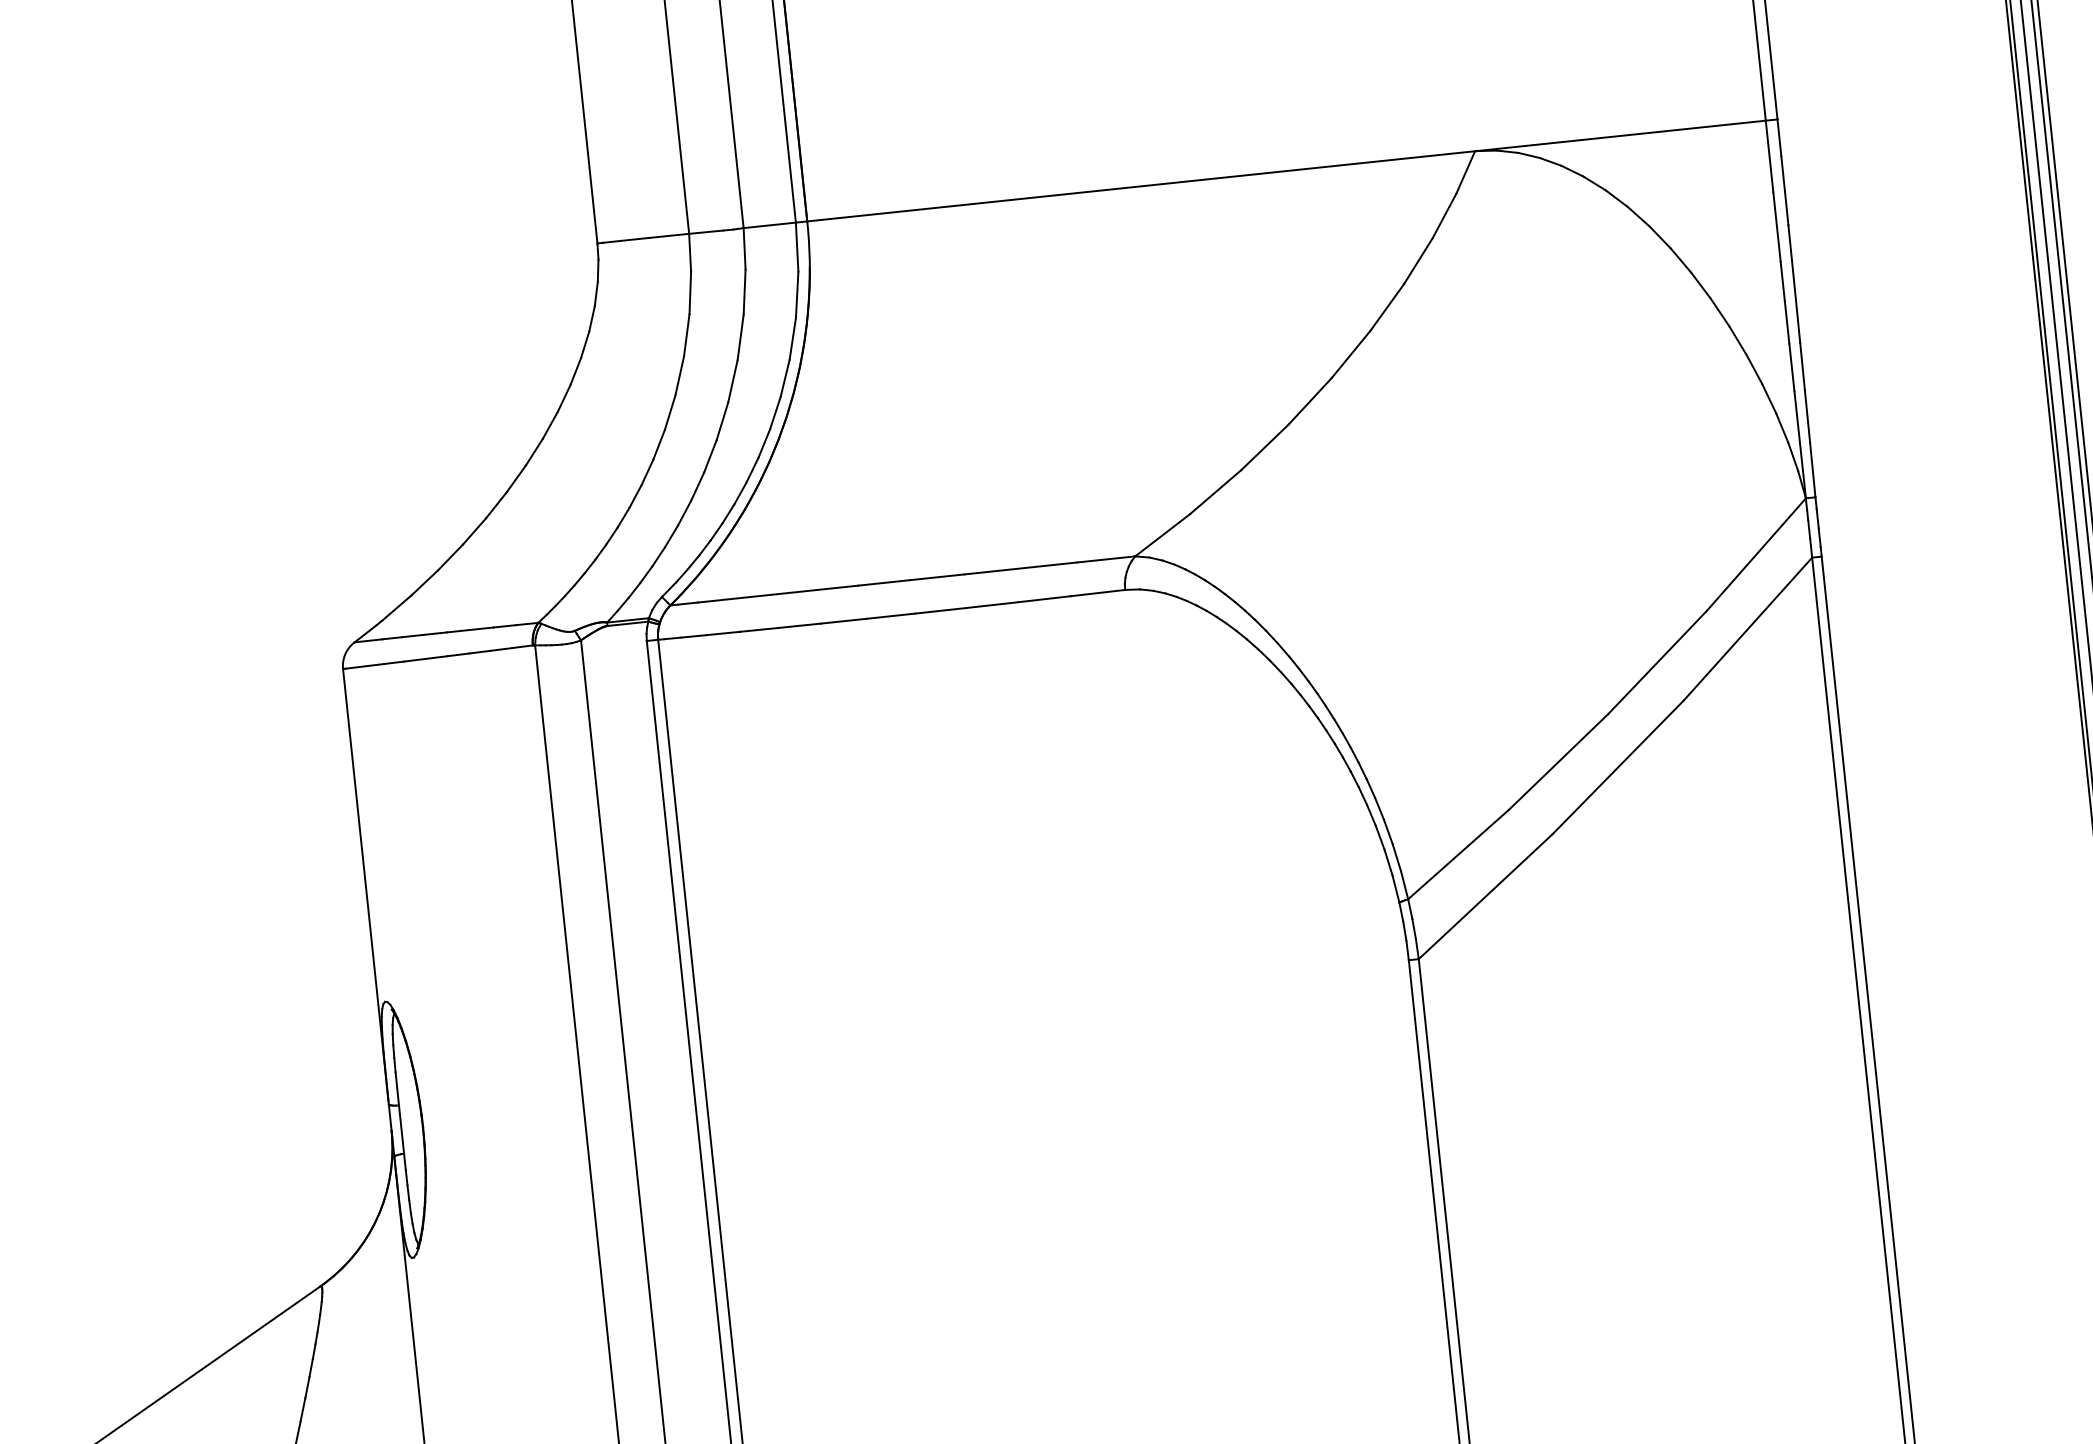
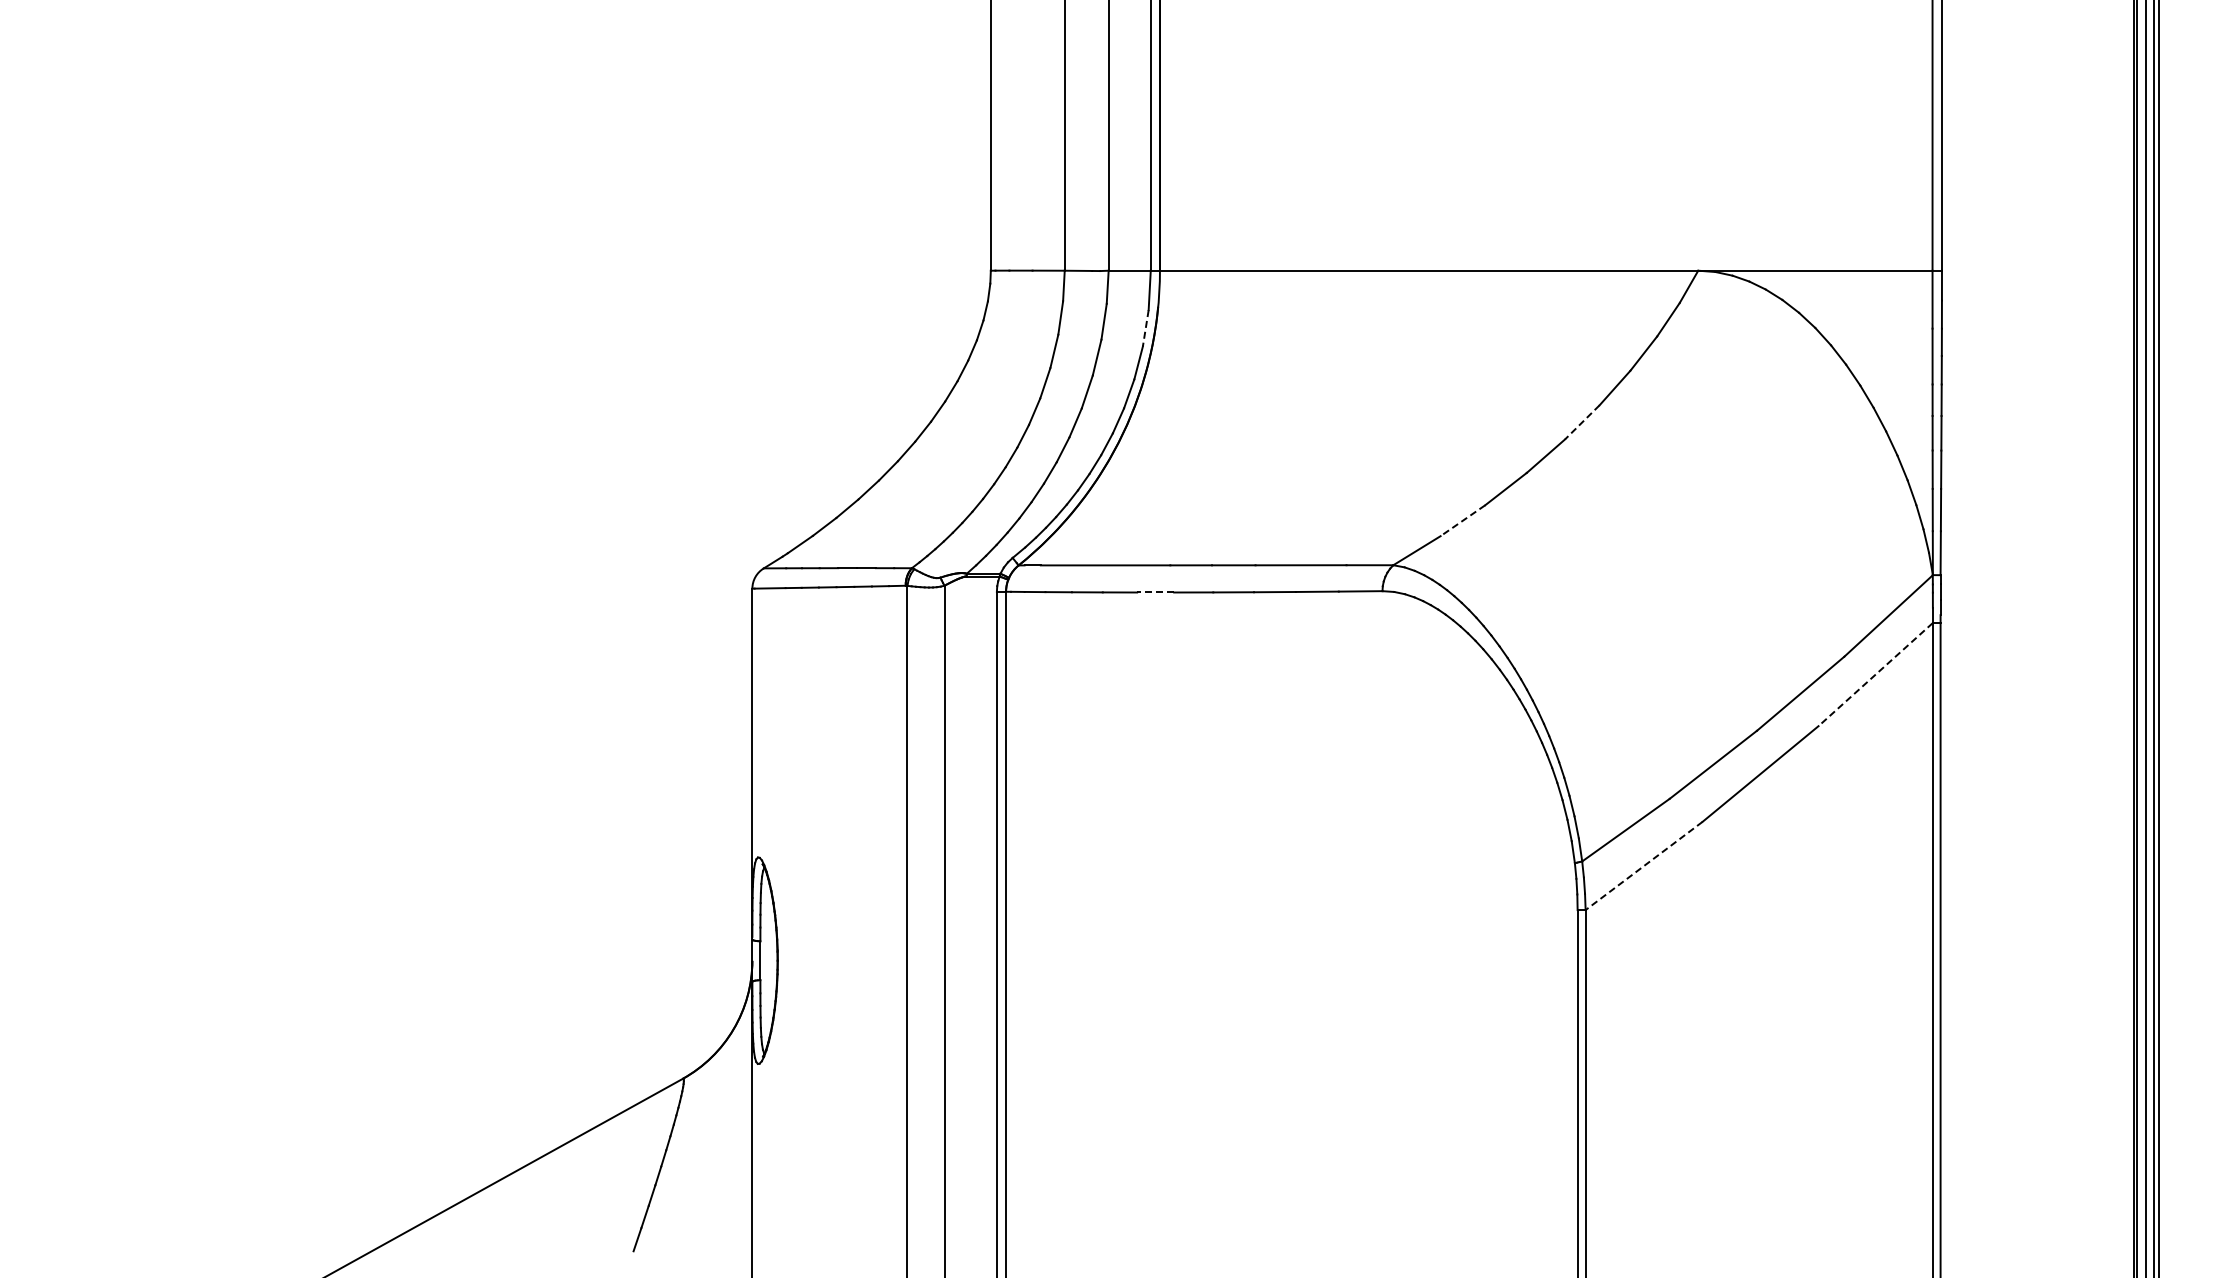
line: (796, 294) -> (1145, 328), solid -> dashed
line: (1351, 354) -> (1582, 422), solid -> dashed
line: (1215, 493) -> (1462, 521), solid -> dashed
line: (843, 621) -> (1155, 592), solid -> dashed
line: (1747, 629) -> (1875, 674), solid -> dashed
line: (1484, 897) -> (1643, 866), solid -> dashed

